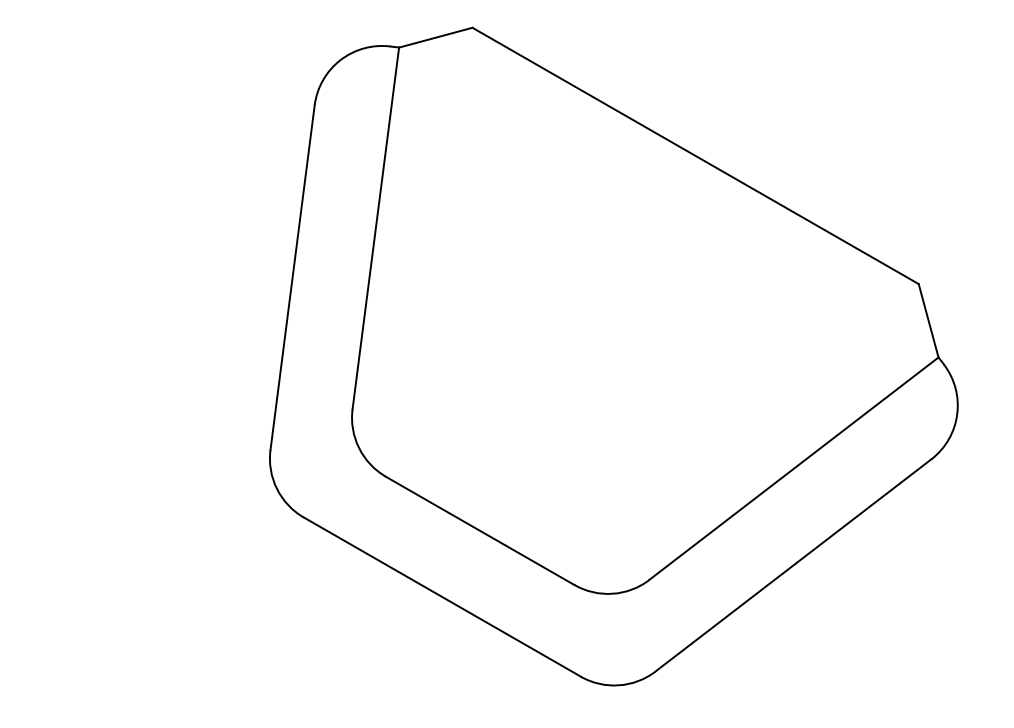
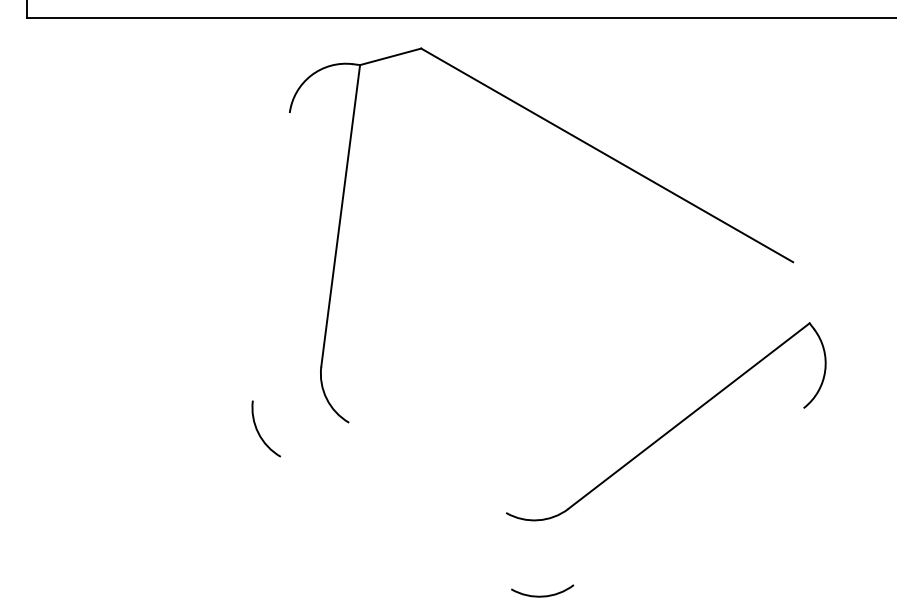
line: (291, 277) -> (270, 256), removed
line: (928, 320) -> (801, 292), removed
line: (479, 530) -> (427, 467), removed
line: (793, 565) -> (688, 496), removed
line: (441, 596) -> (395, 522), removed

